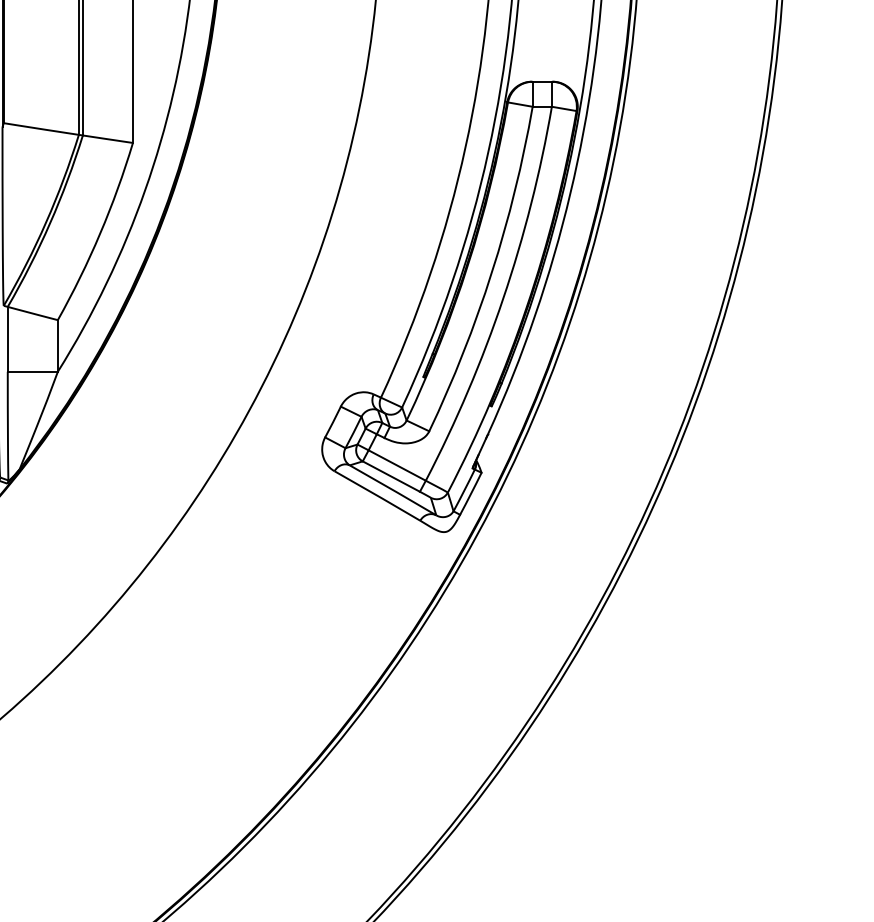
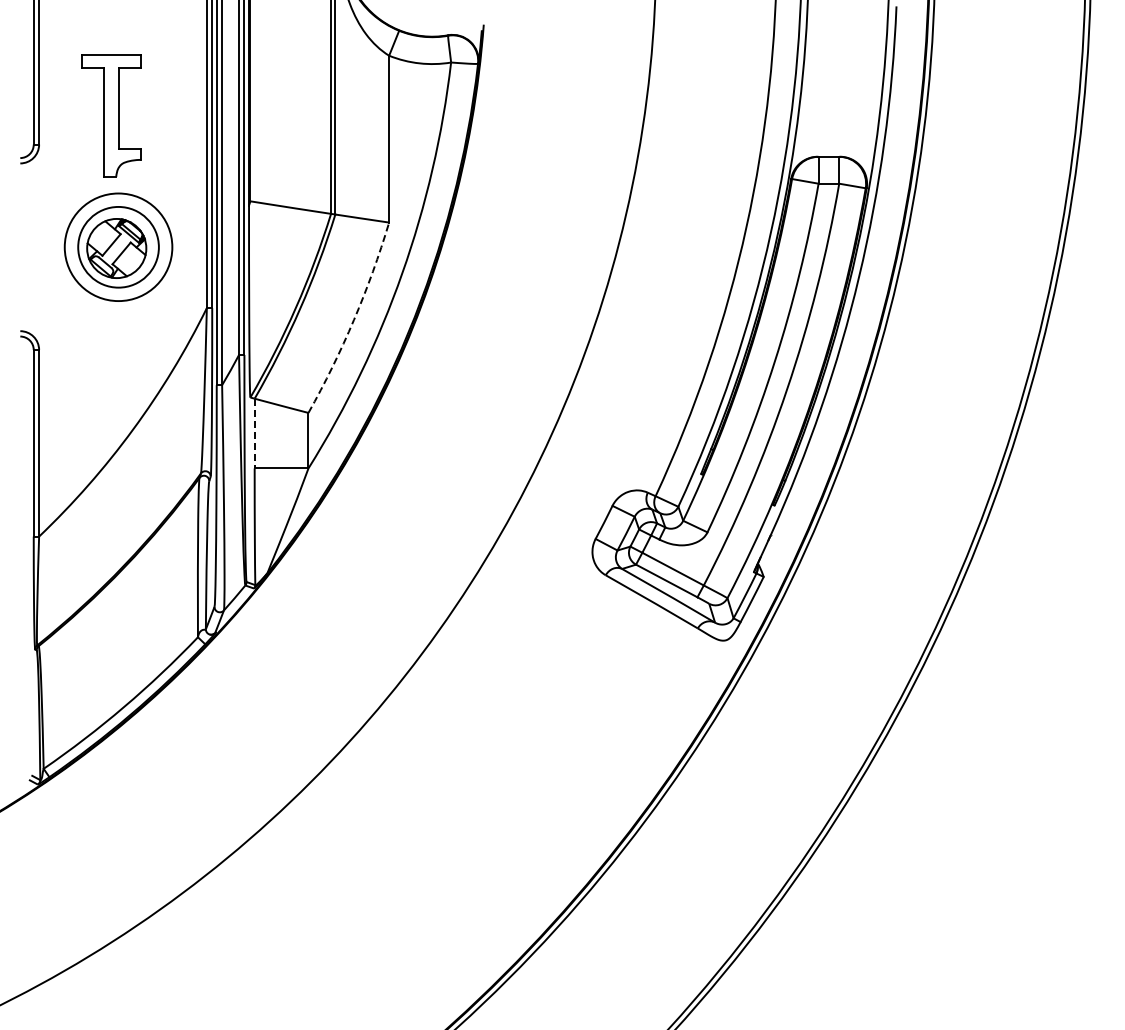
arc: (100, 233) -> (354, 319), solid -> dashed
line: (7, 339) -> (254, 433), solid -> dashed

